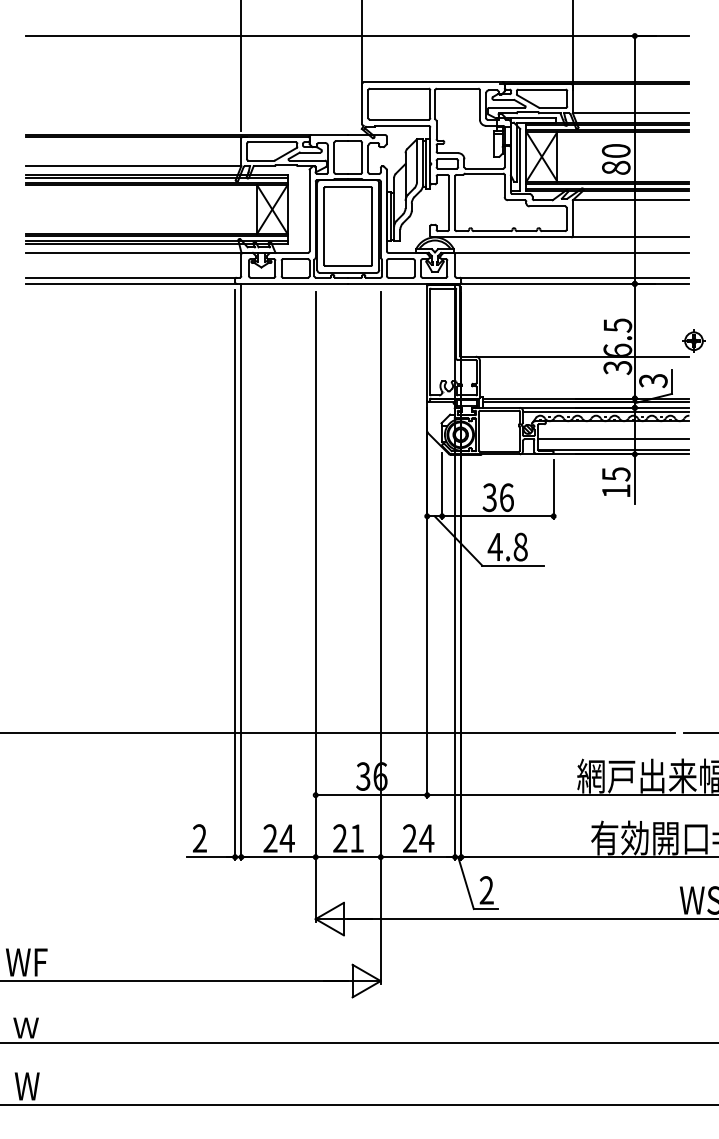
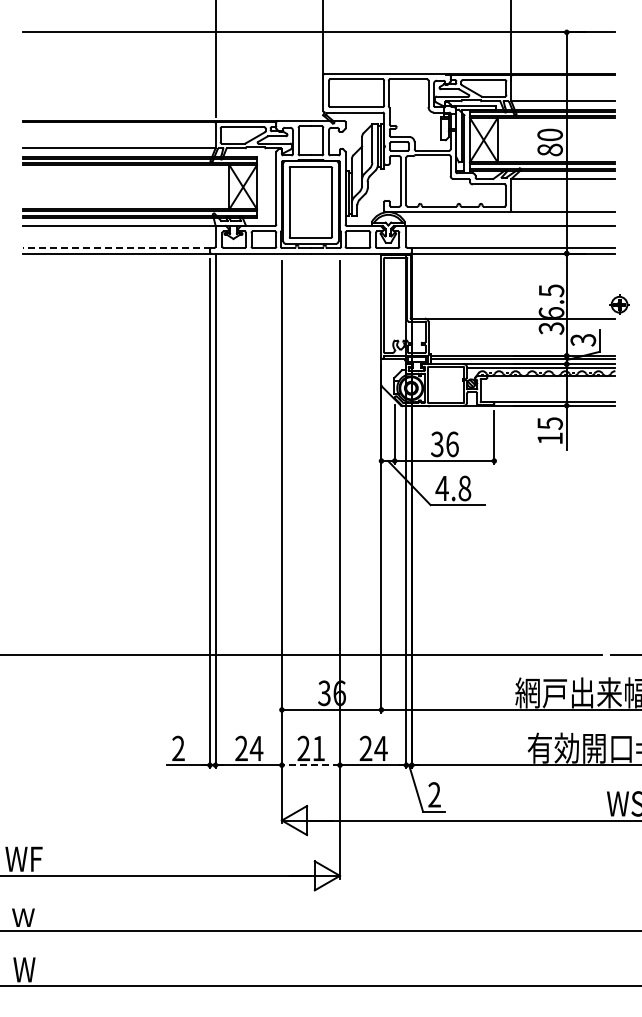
line: (130, 278) -> (116, 248), solid -> dashed
line: (613, 439) -> (547, 392), removed
line: (347, 857) -> (310, 765), solid -> dashed

